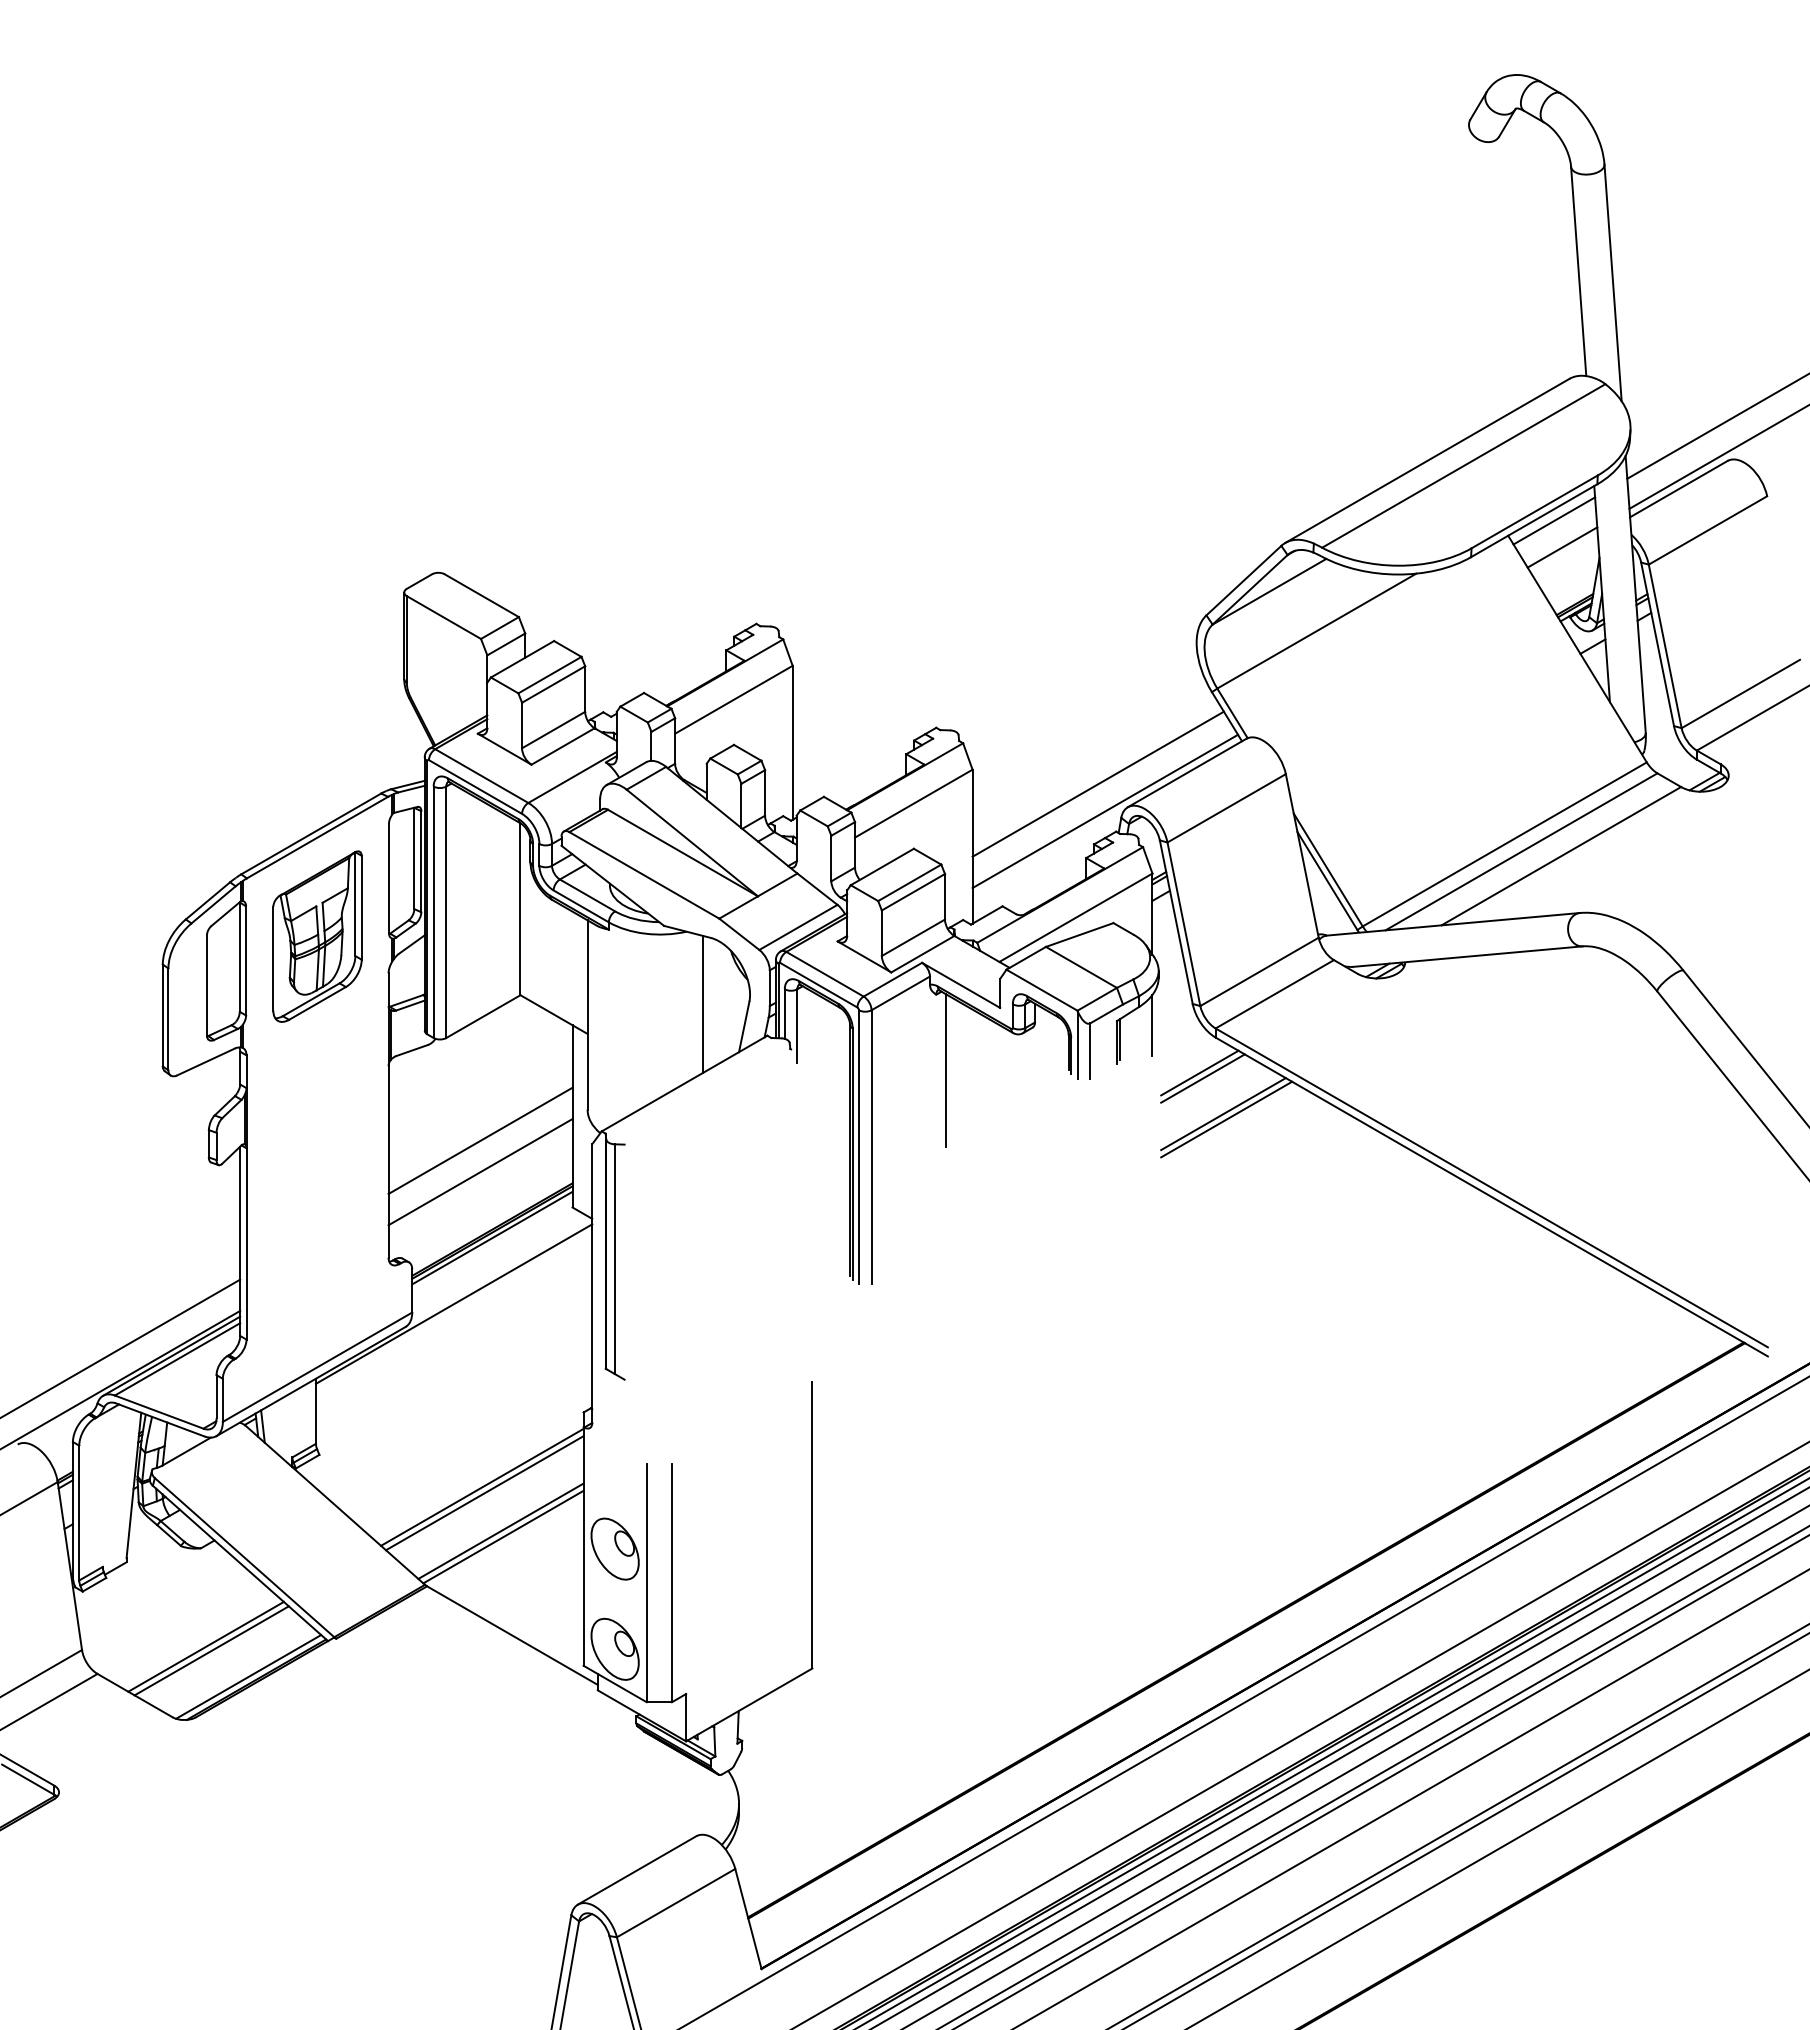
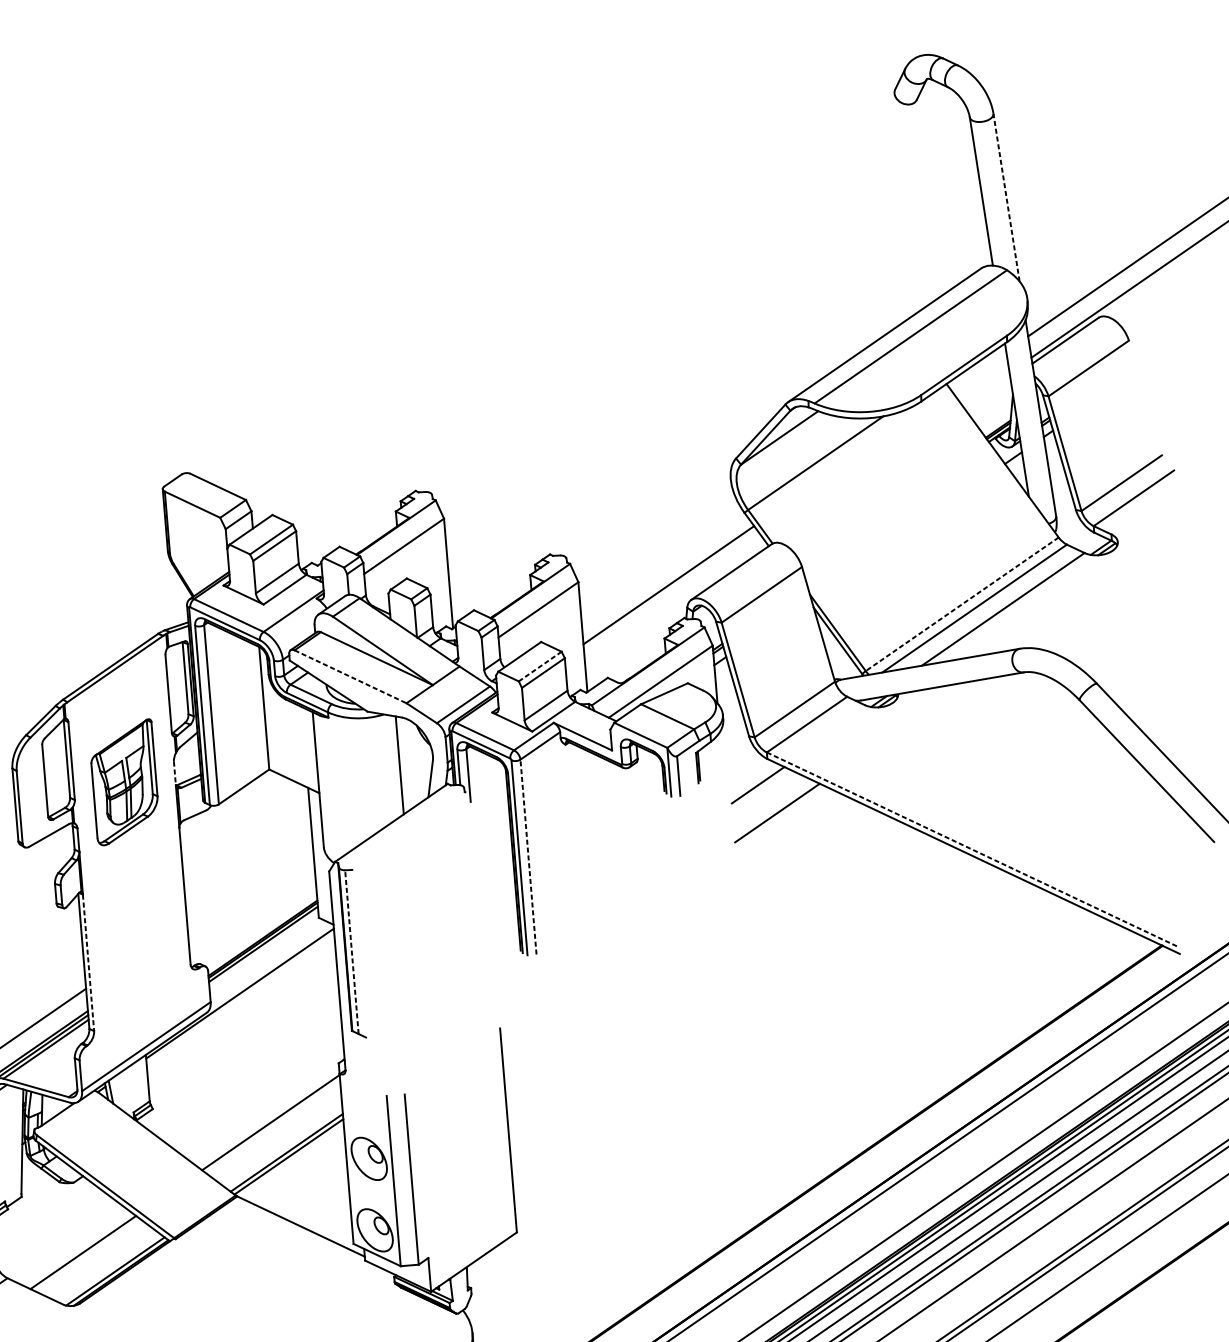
line: (1613, 282) -> (1006, 197), solid -> dashed
line: (1554, 520) -> (978, 370), removed
line: (1562, 547) -> (985, 389), removed
line: (1105, 811) -> (675, 604), removed
line: (1504, 844) -> (962, 604), solid -> dashed
line: (644, 875) -> (350, 676), solid -> dashed
line: (909, 883) -> (540, 667), solid -> dashed
part: (317, 936) -> (124, 782), moved
line: (388, 990) -> (174, 773), solid -> dashed
line: (1152, 1024) -> (721, 753), removed
line: (945, 1070) -> (576, 798), removed
line: (1202, 1078) -> (760, 788), removed
line: (1226, 1119) -> (779, 816), removed
line: (480, 1140) -> (249, 875), removed
line: (871, 1146) -> (528, 856), solid -> dashed
line: (480, 1172) -> (251, 898), removed
line: (1491, 1187) -> (972, 849), solid -> dashed
line: (246, 1243) -> (88, 962), solid -> dashed
line: (614, 1259) -> (351, 952), solid -> dashed
line: (484, 1493) -> (272, 1126), removed
line: (211, 1650) -> (87, 1254), removed

